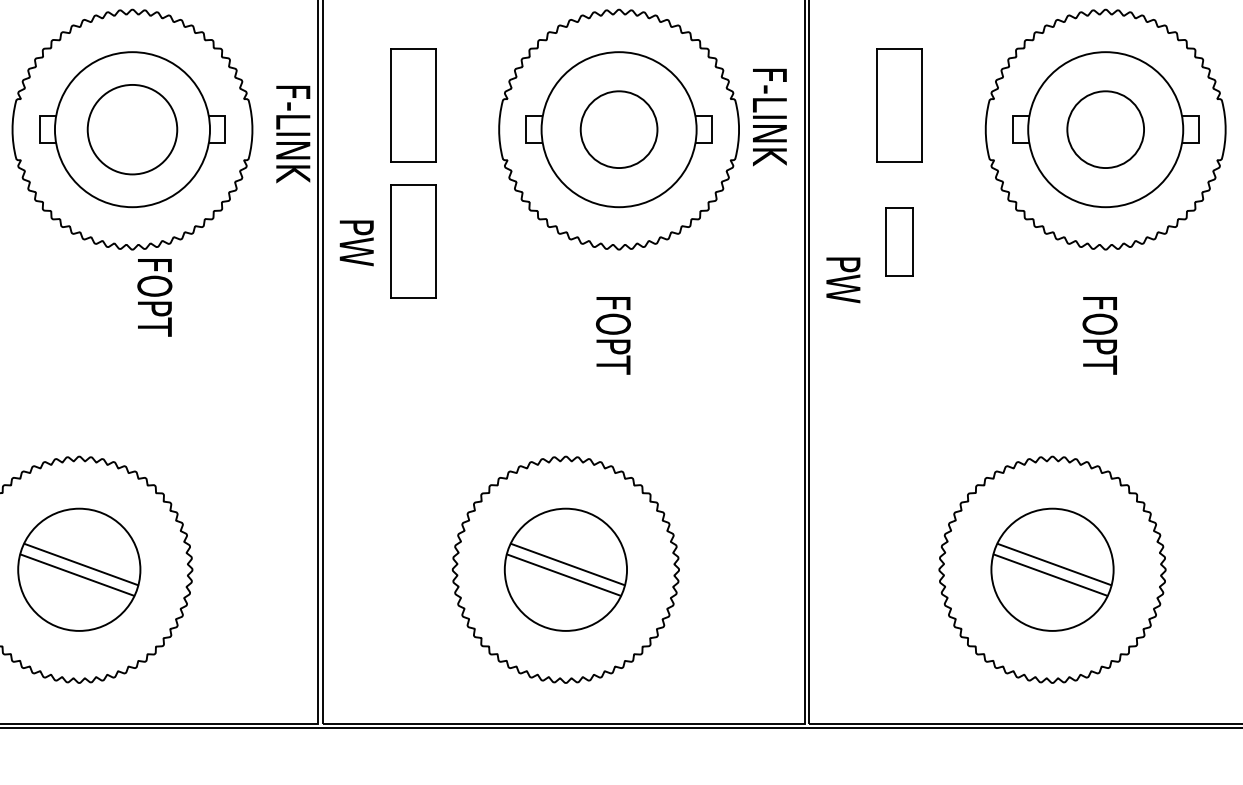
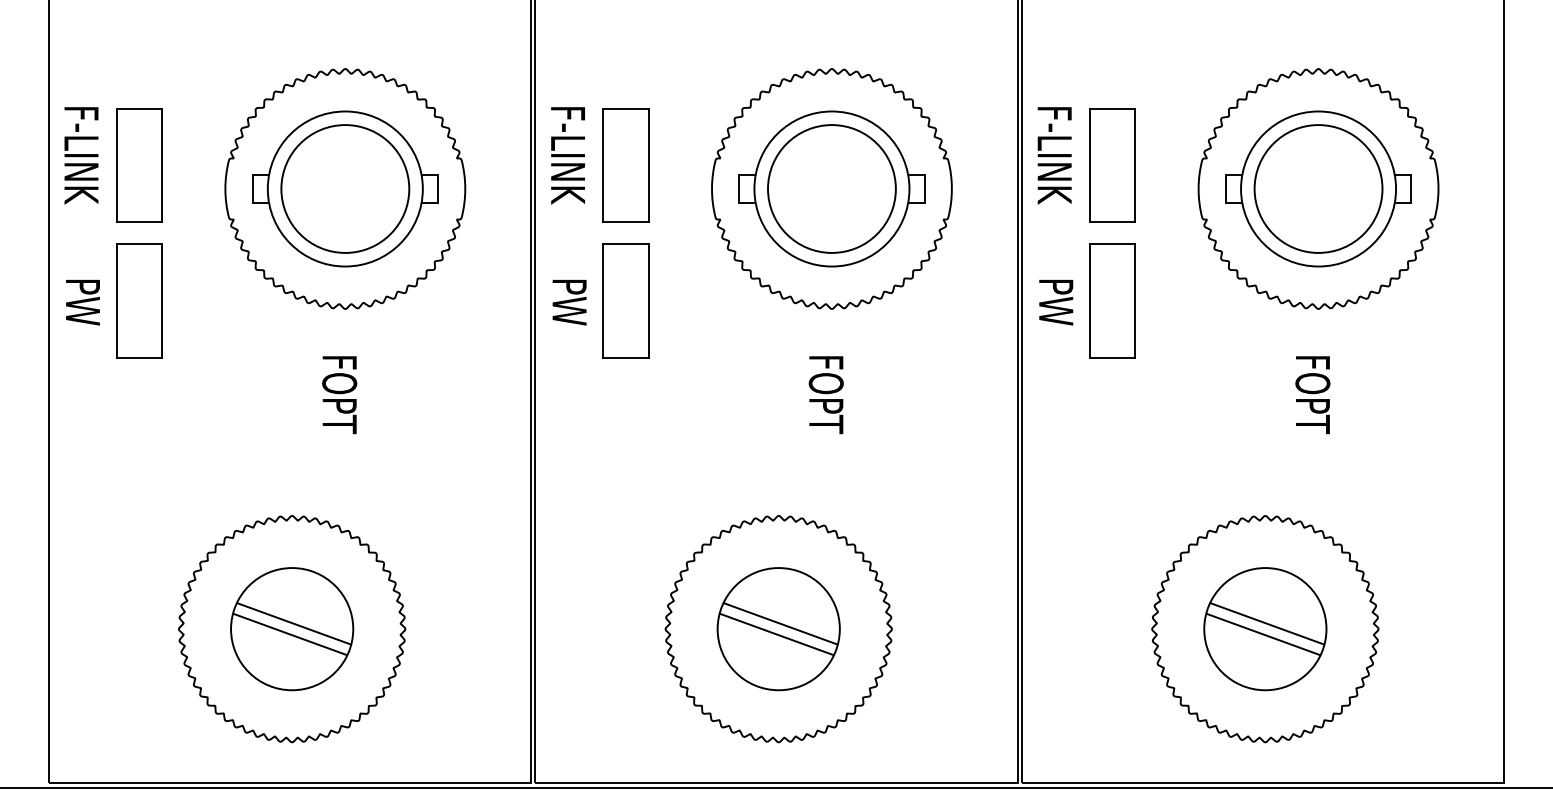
text: (769, 117) -> (1054, 155), moved
circle: (132, 129) -> (345, 188), size x1.43
circle: (618, 129) -> (831, 188), size x1.67
circle: (1105, 129) -> (1318, 188), size x1.67
text: (292, 134) -> (567, 155), moved
part: (899, 241) -> (1112, 300), size x1.67
text: (843, 280) -> (1056, 302), moved
text: (154, 298) -> (339, 395), moved

